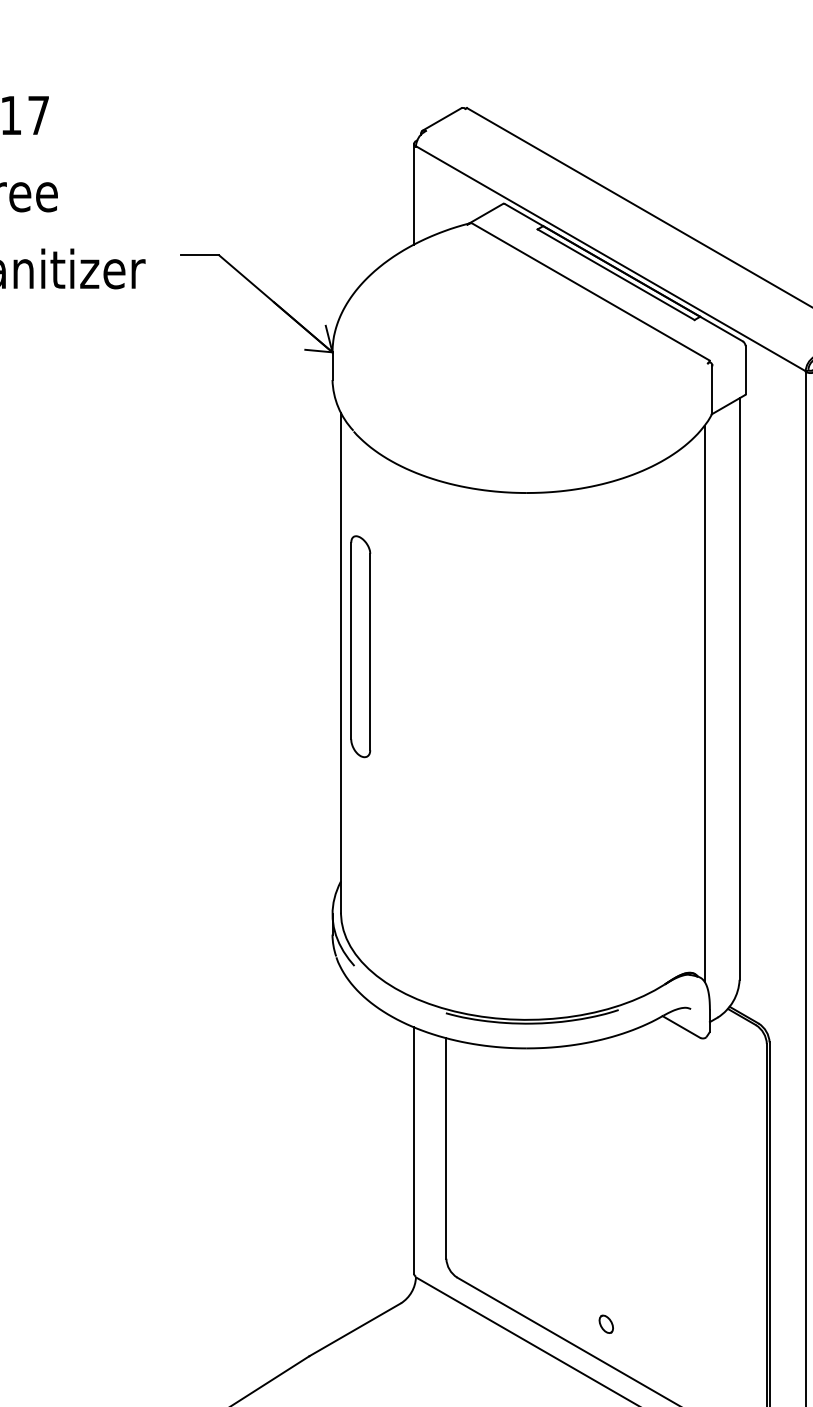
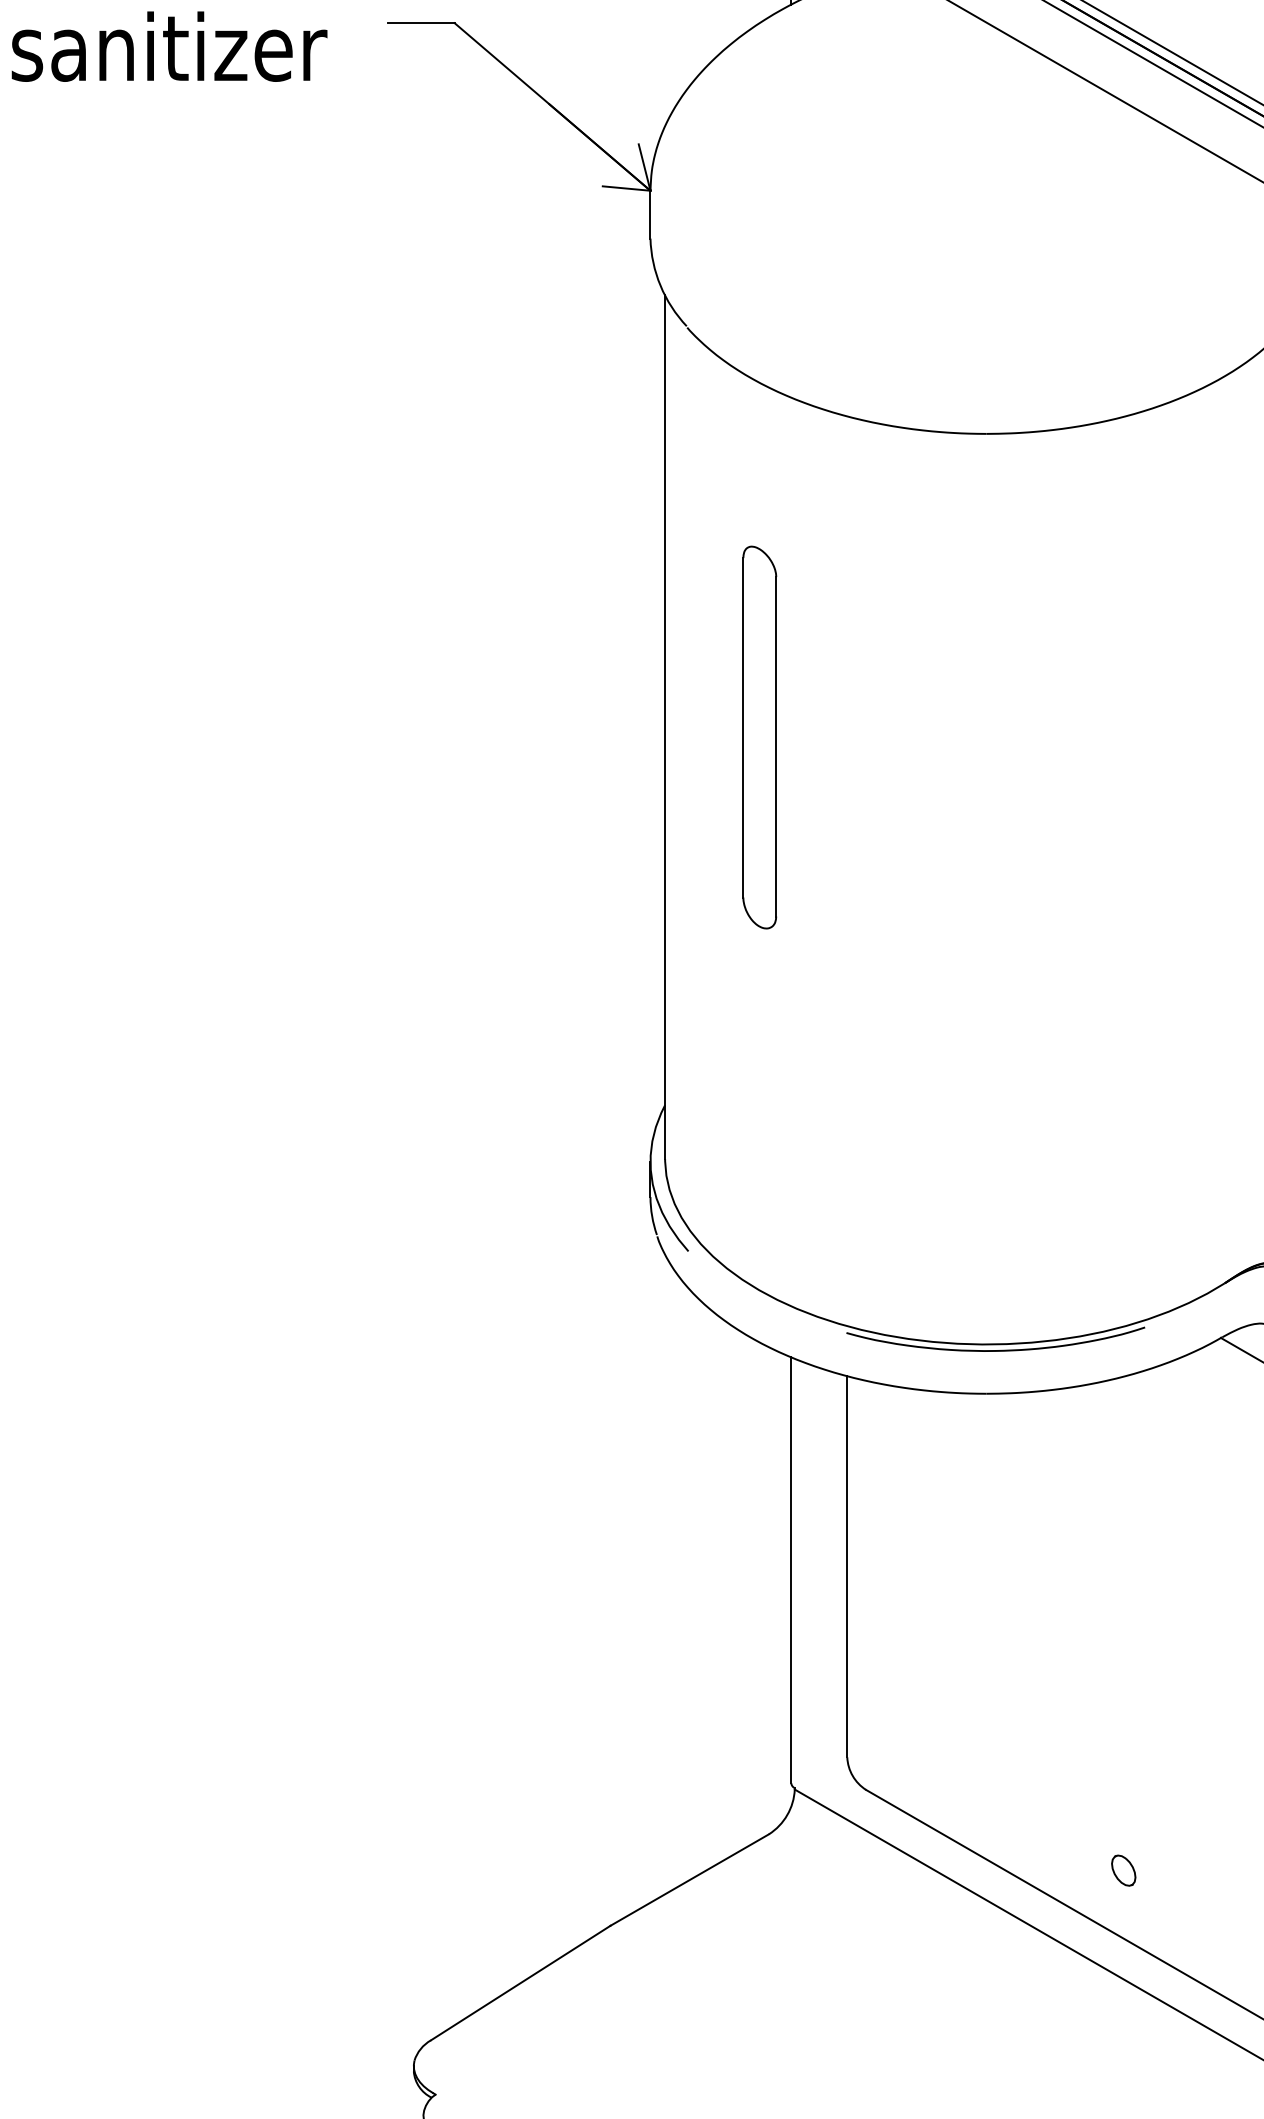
part: (360, 646) -> (759, 737), moved

